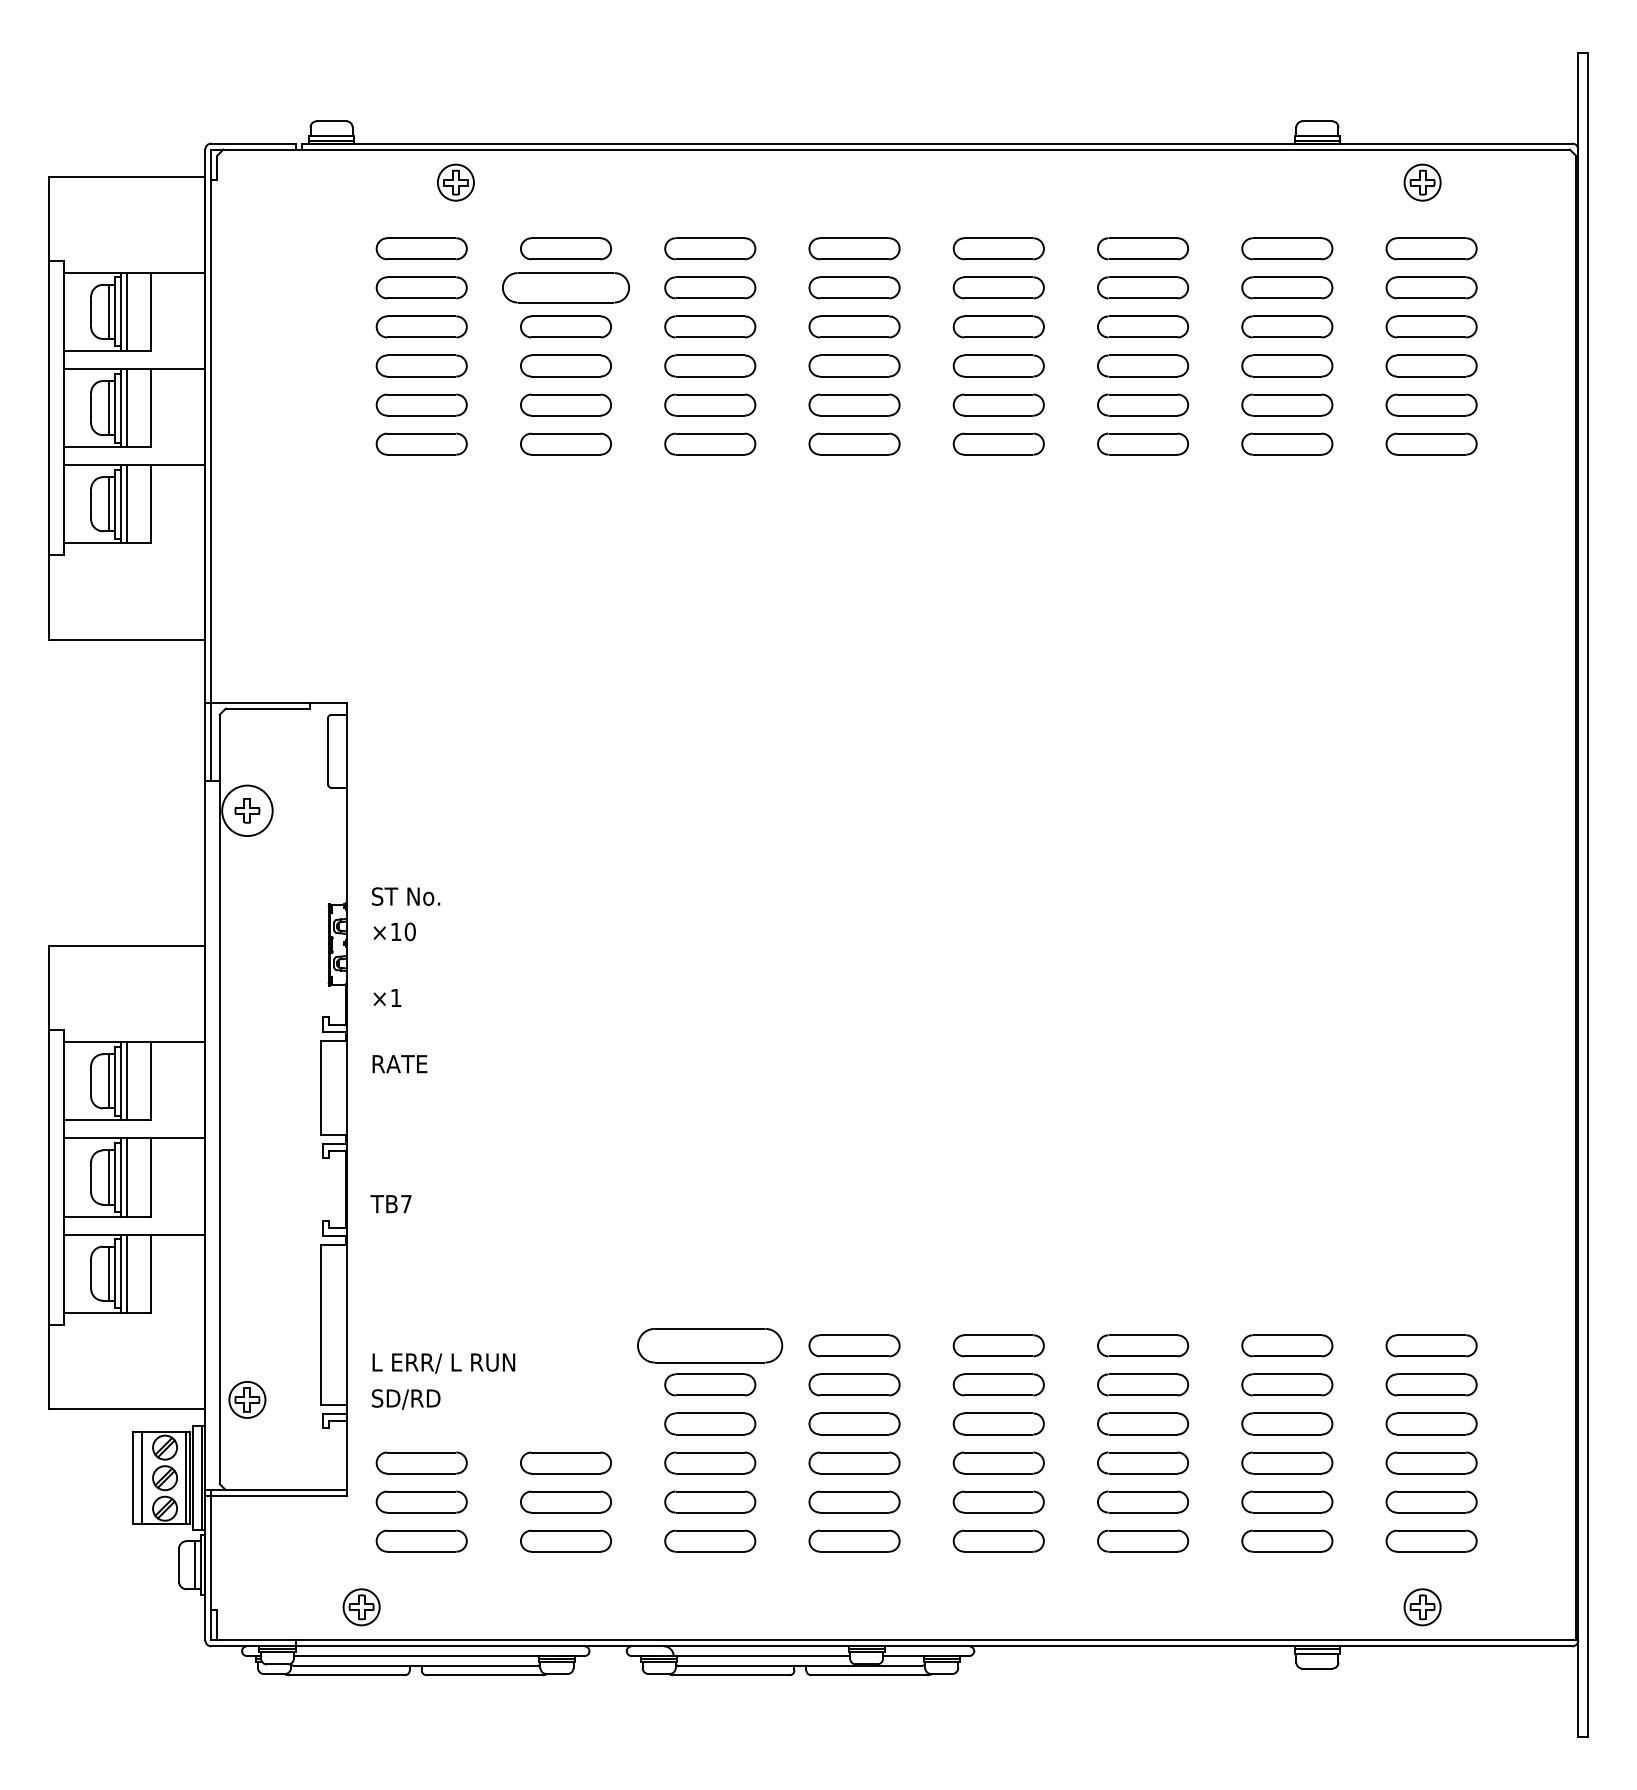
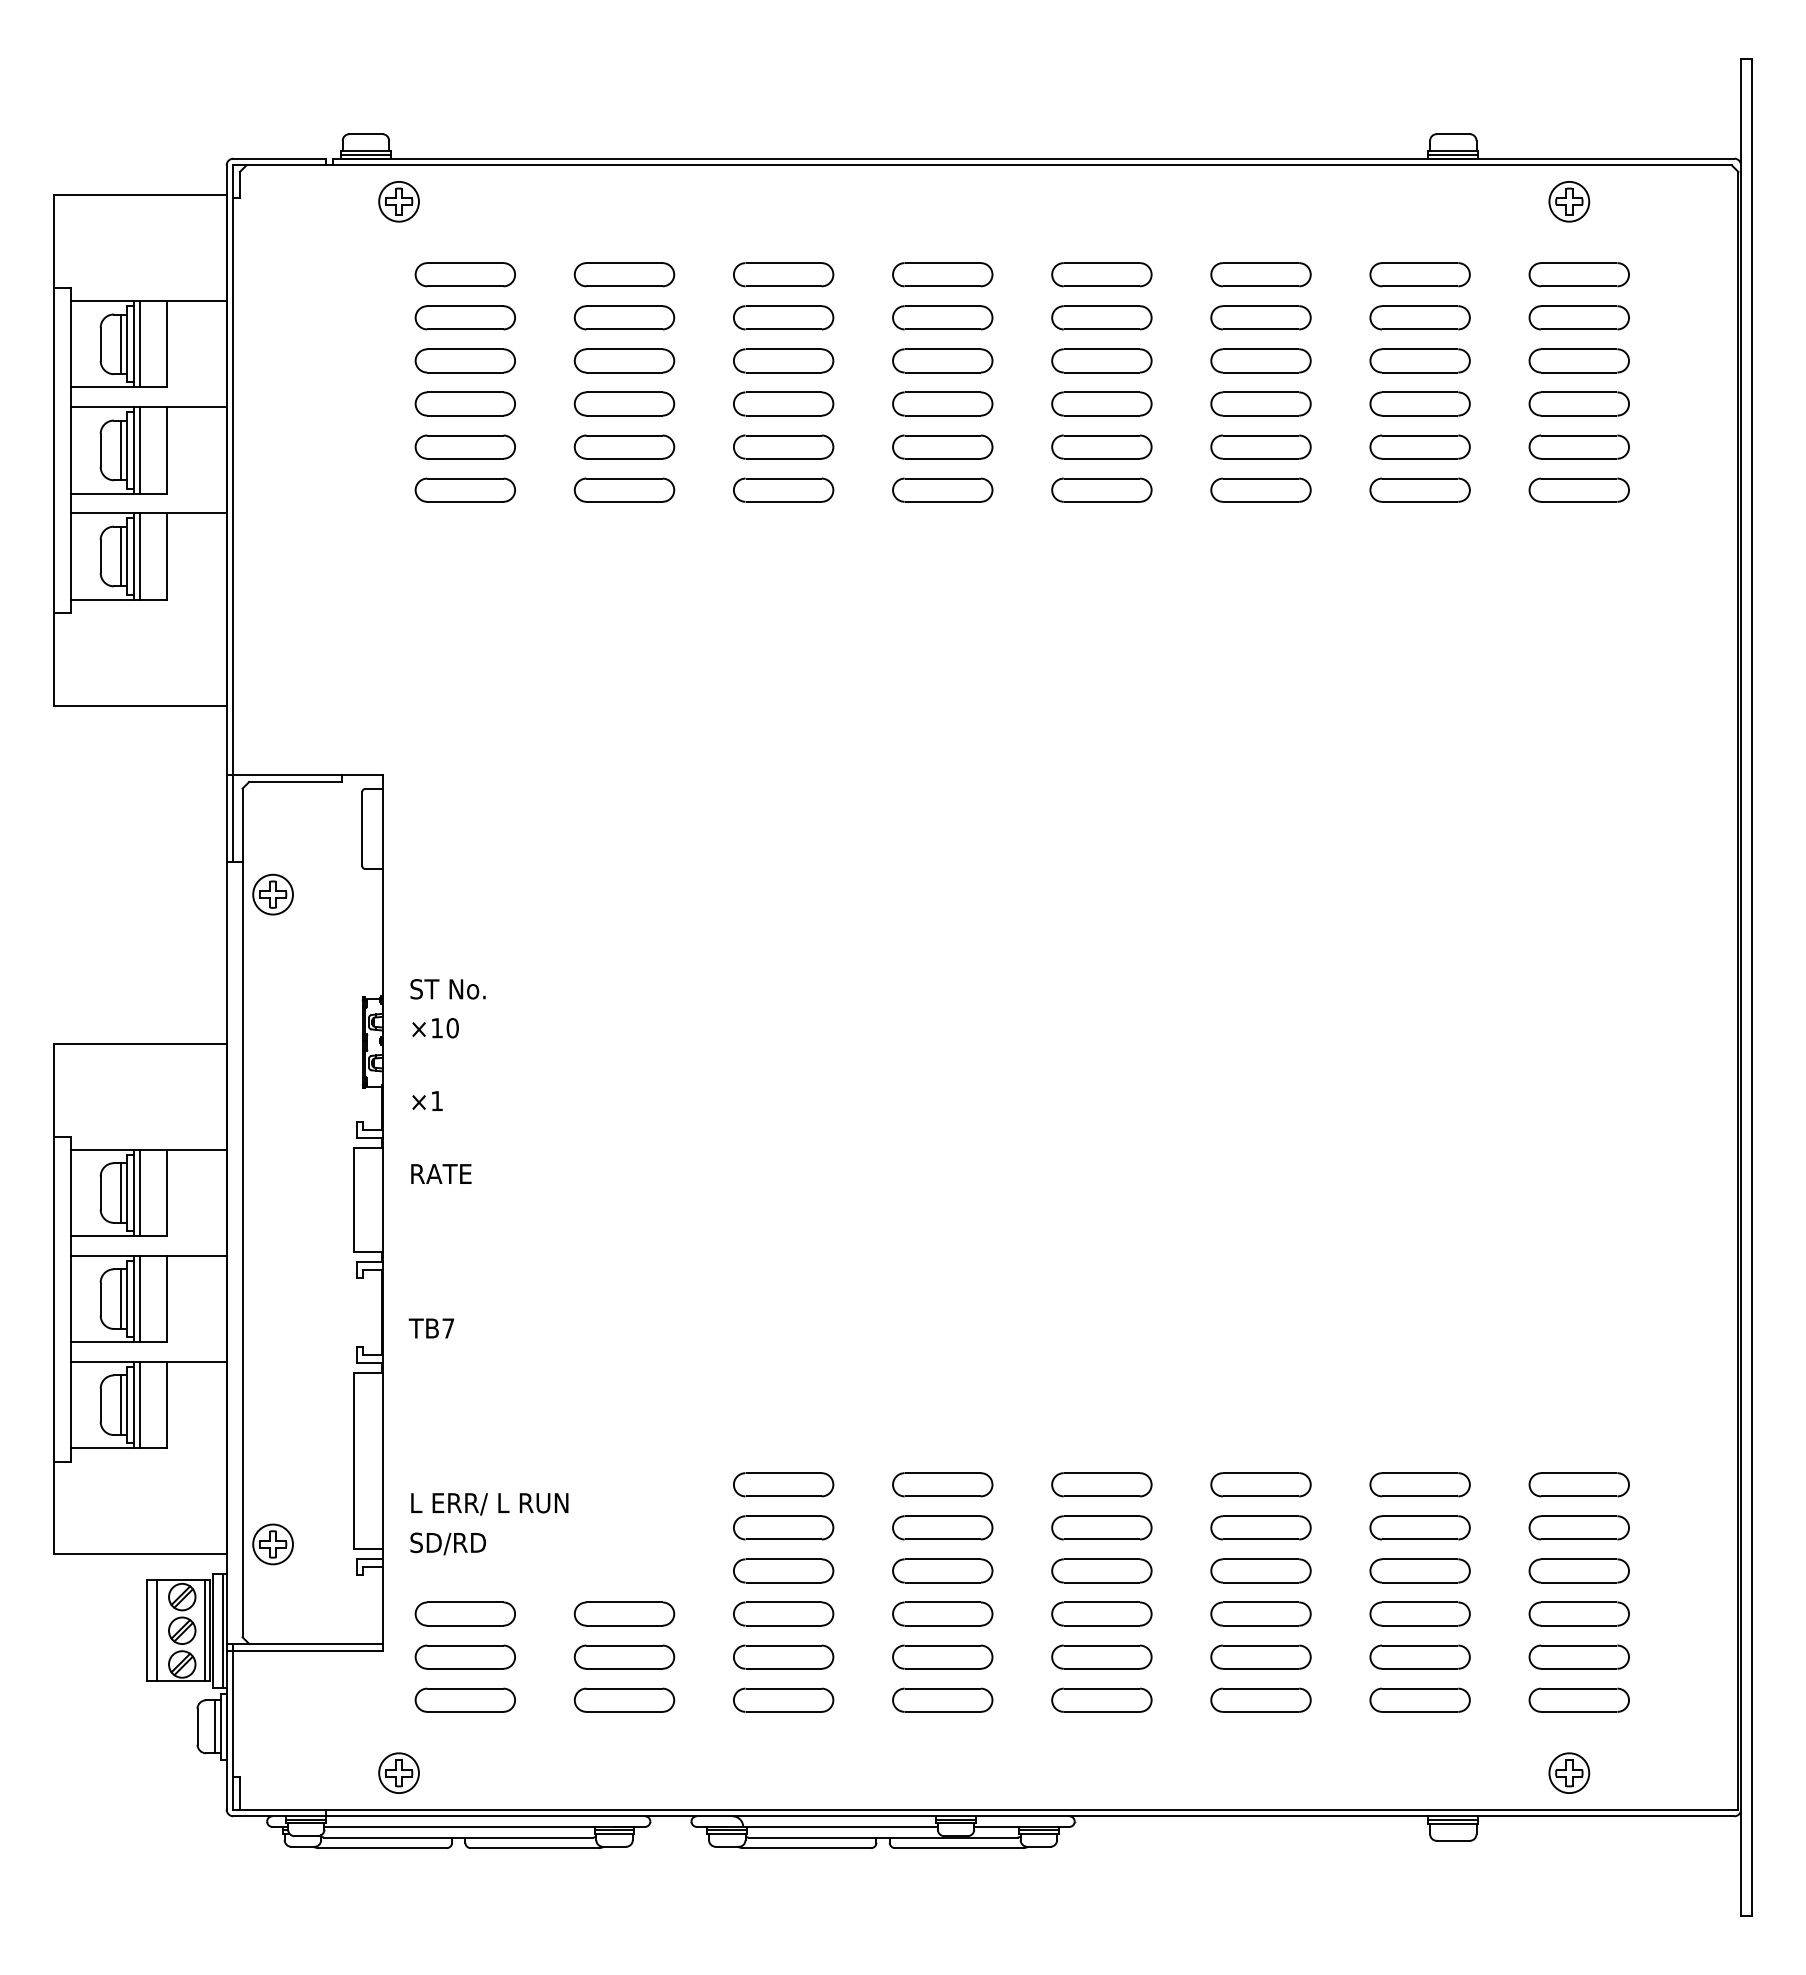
part: (455, 182) -> (398, 201), moved
part: (566, 287) -> (624, 317), size x0.71
circle: (246, 810) -> (272, 894), size x0.71
part: (710, 1345) -> (783, 1484), size x0.62

